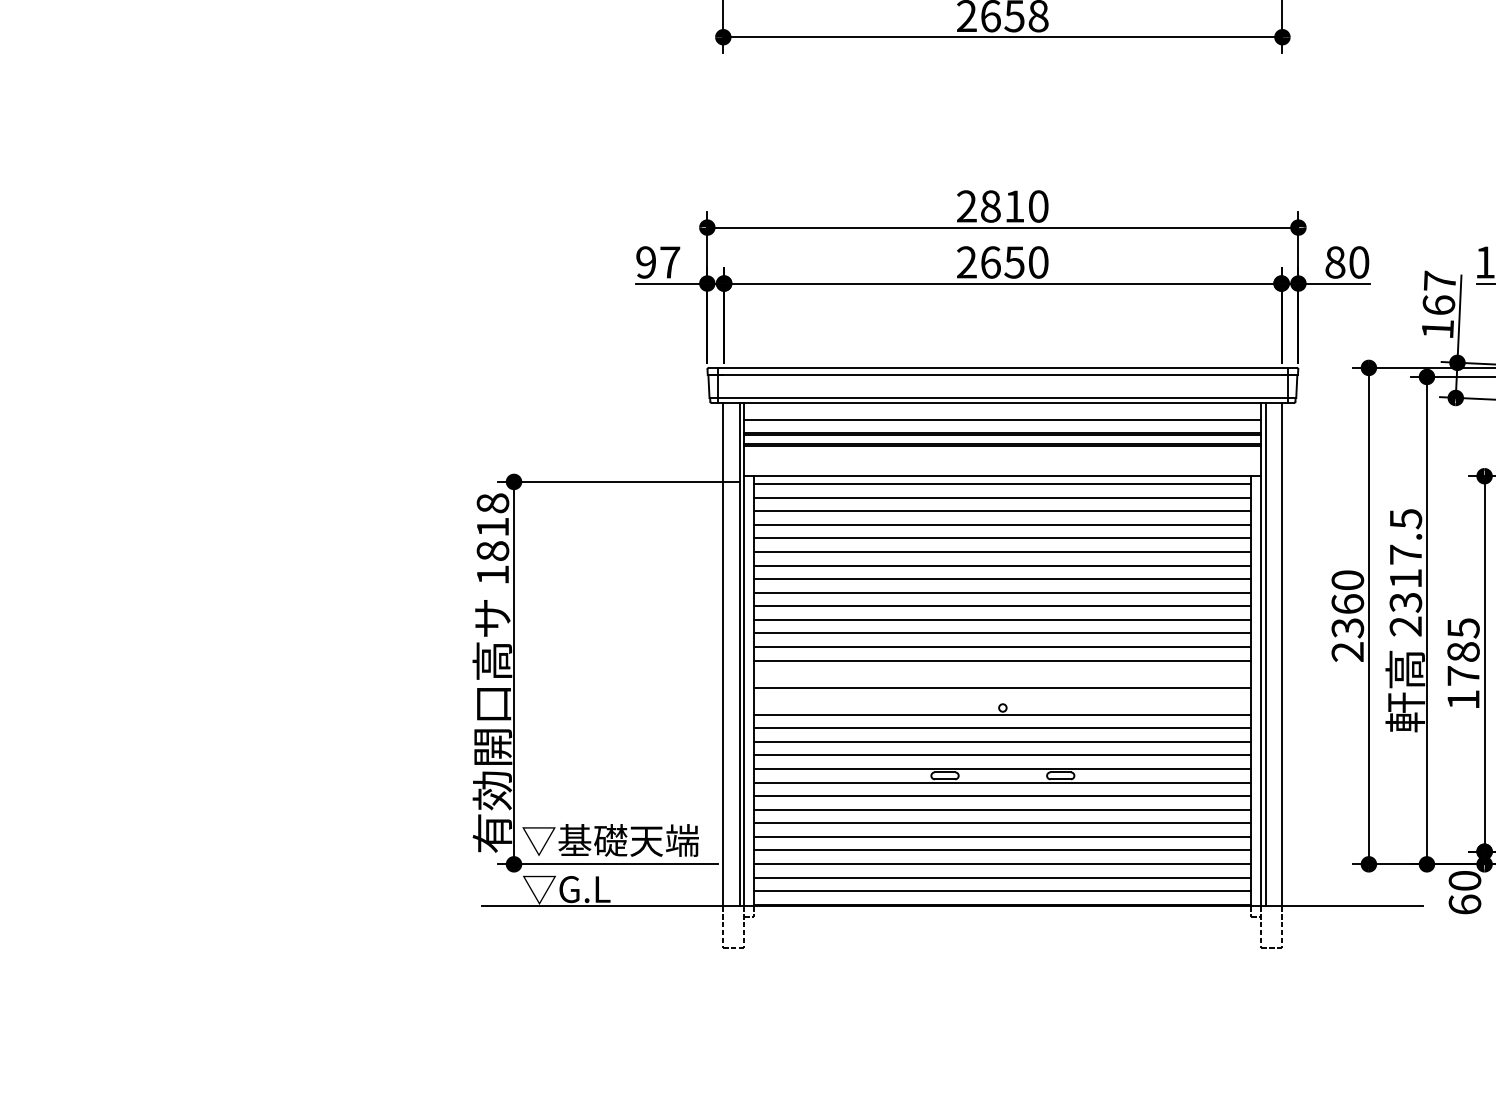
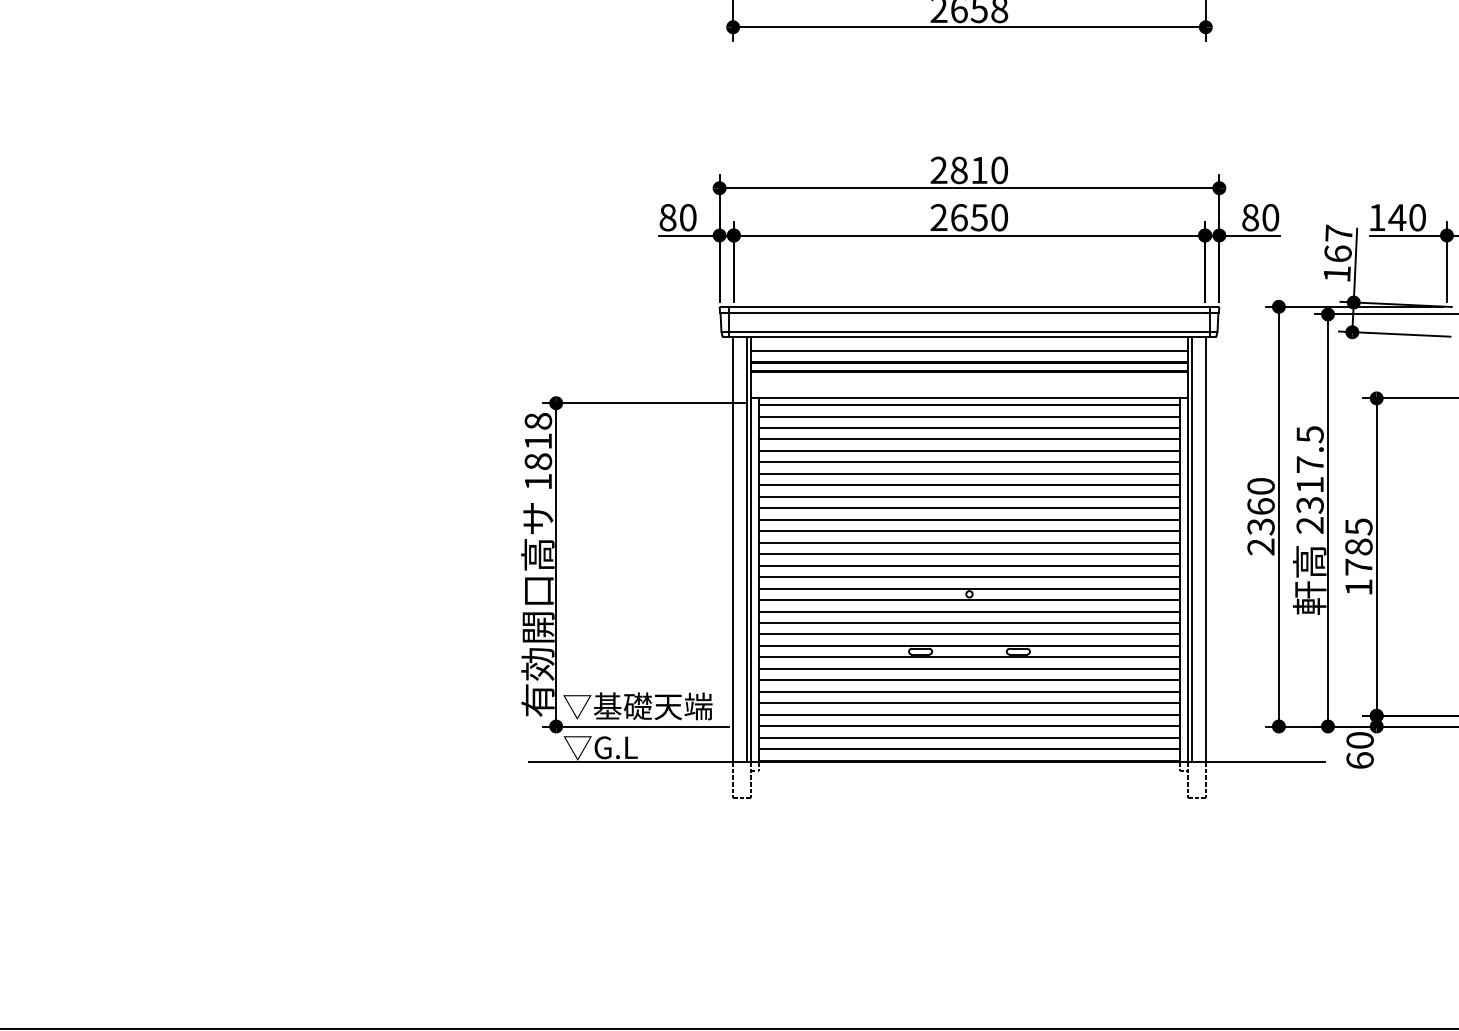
text: (657, 262) -> (677, 217), 97 -> 80
line: (1002, 673) -> (969, 565), added
line: (1002, 701) -> (969, 588), added

